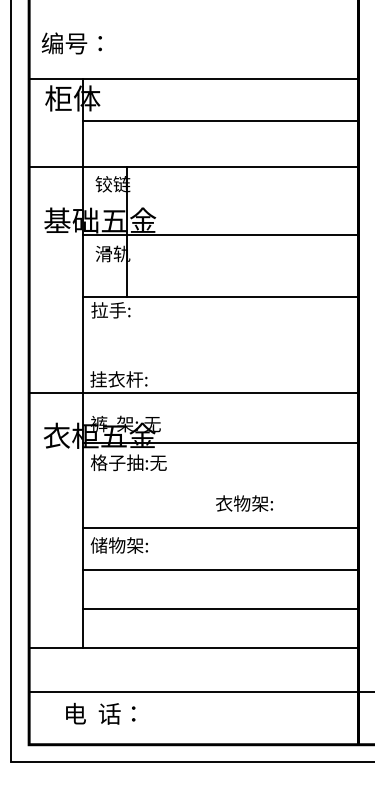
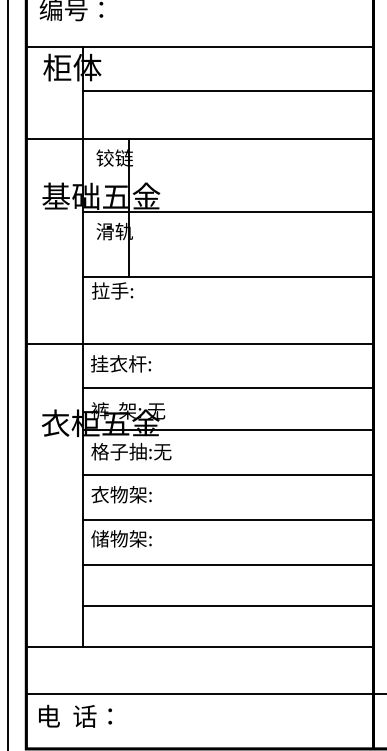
line: (193, 392) -> (199, 343), moved
line: (220, 402) -> (228, 388), added
line: (220, 484) -> (228, 474), added
text: (244, 503) -> (121, 494), moved
text: (100, 713) -> (75, 716), moved

